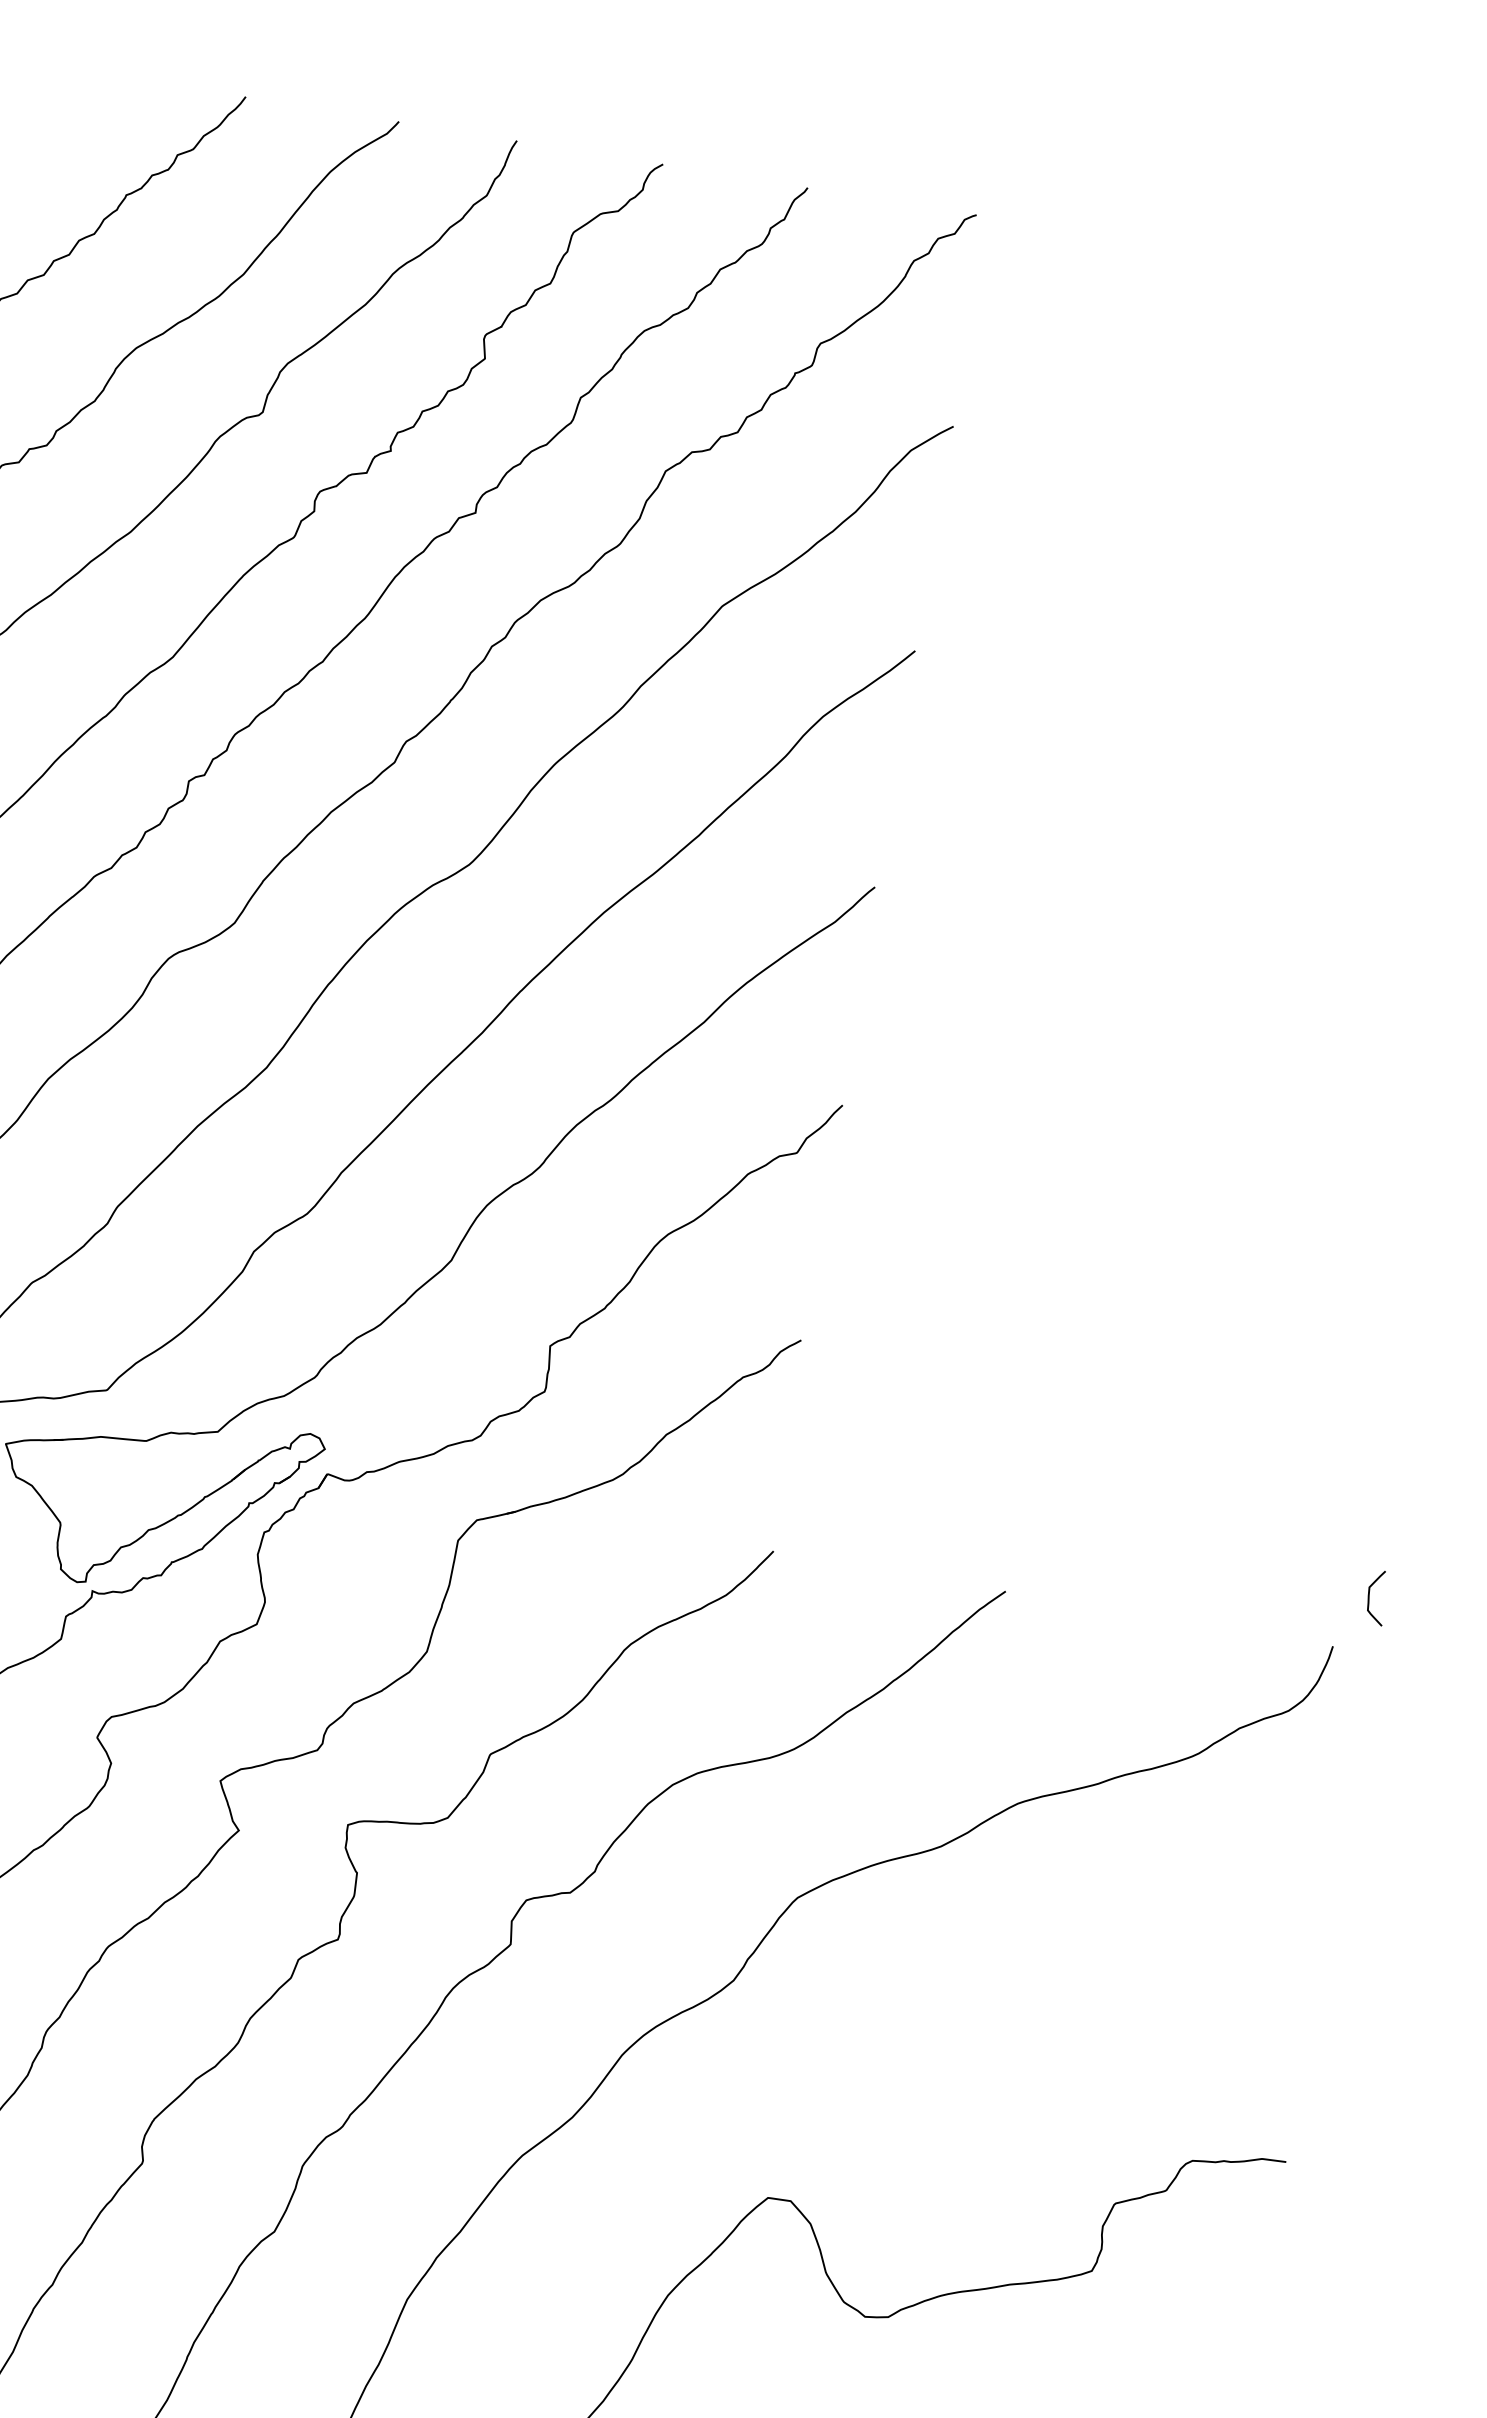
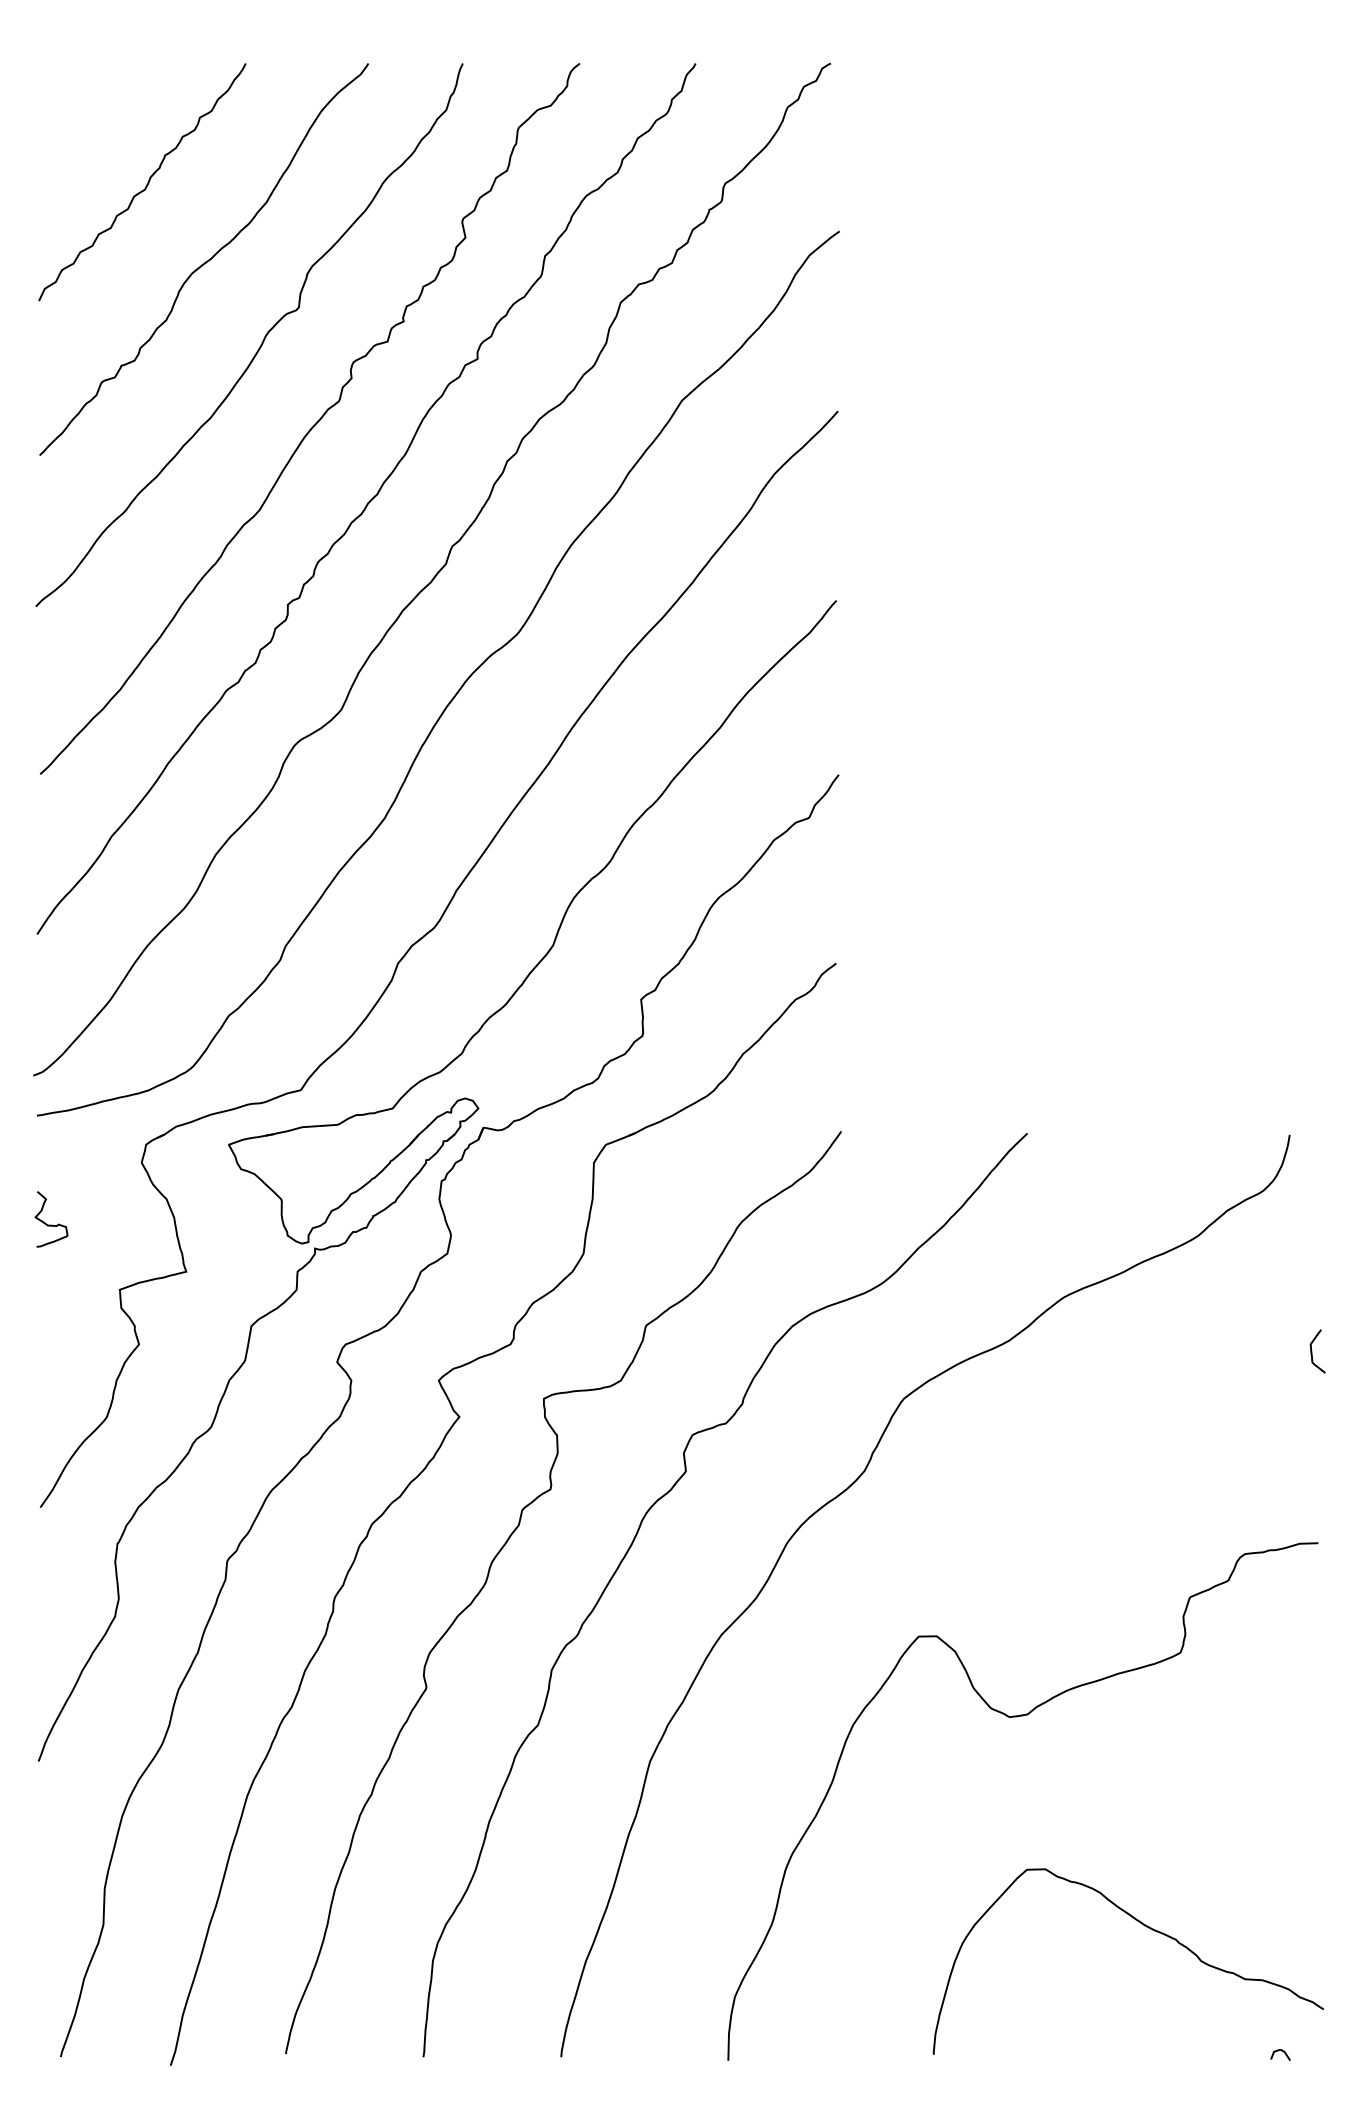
curve: (1370, 1596) -> (1312, 1351), moved

